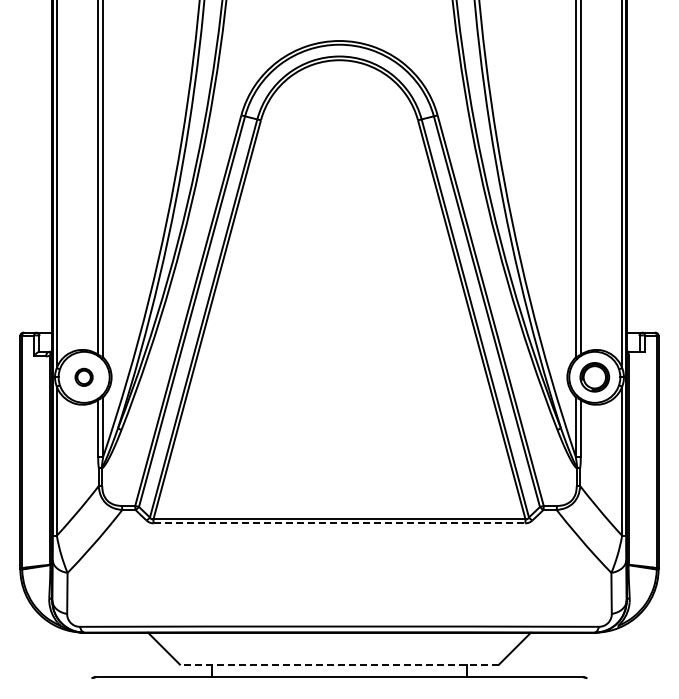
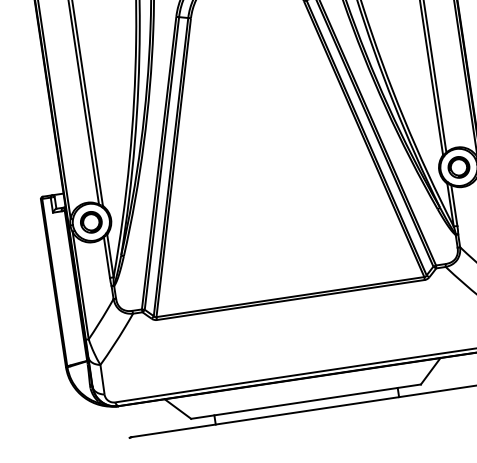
part: (83, 377) -> (90, 222), size x1.67
line: (339, 523) -> (290, 300), dashed -> solid
line: (339, 664) -> (306, 401), dashed -> solid

